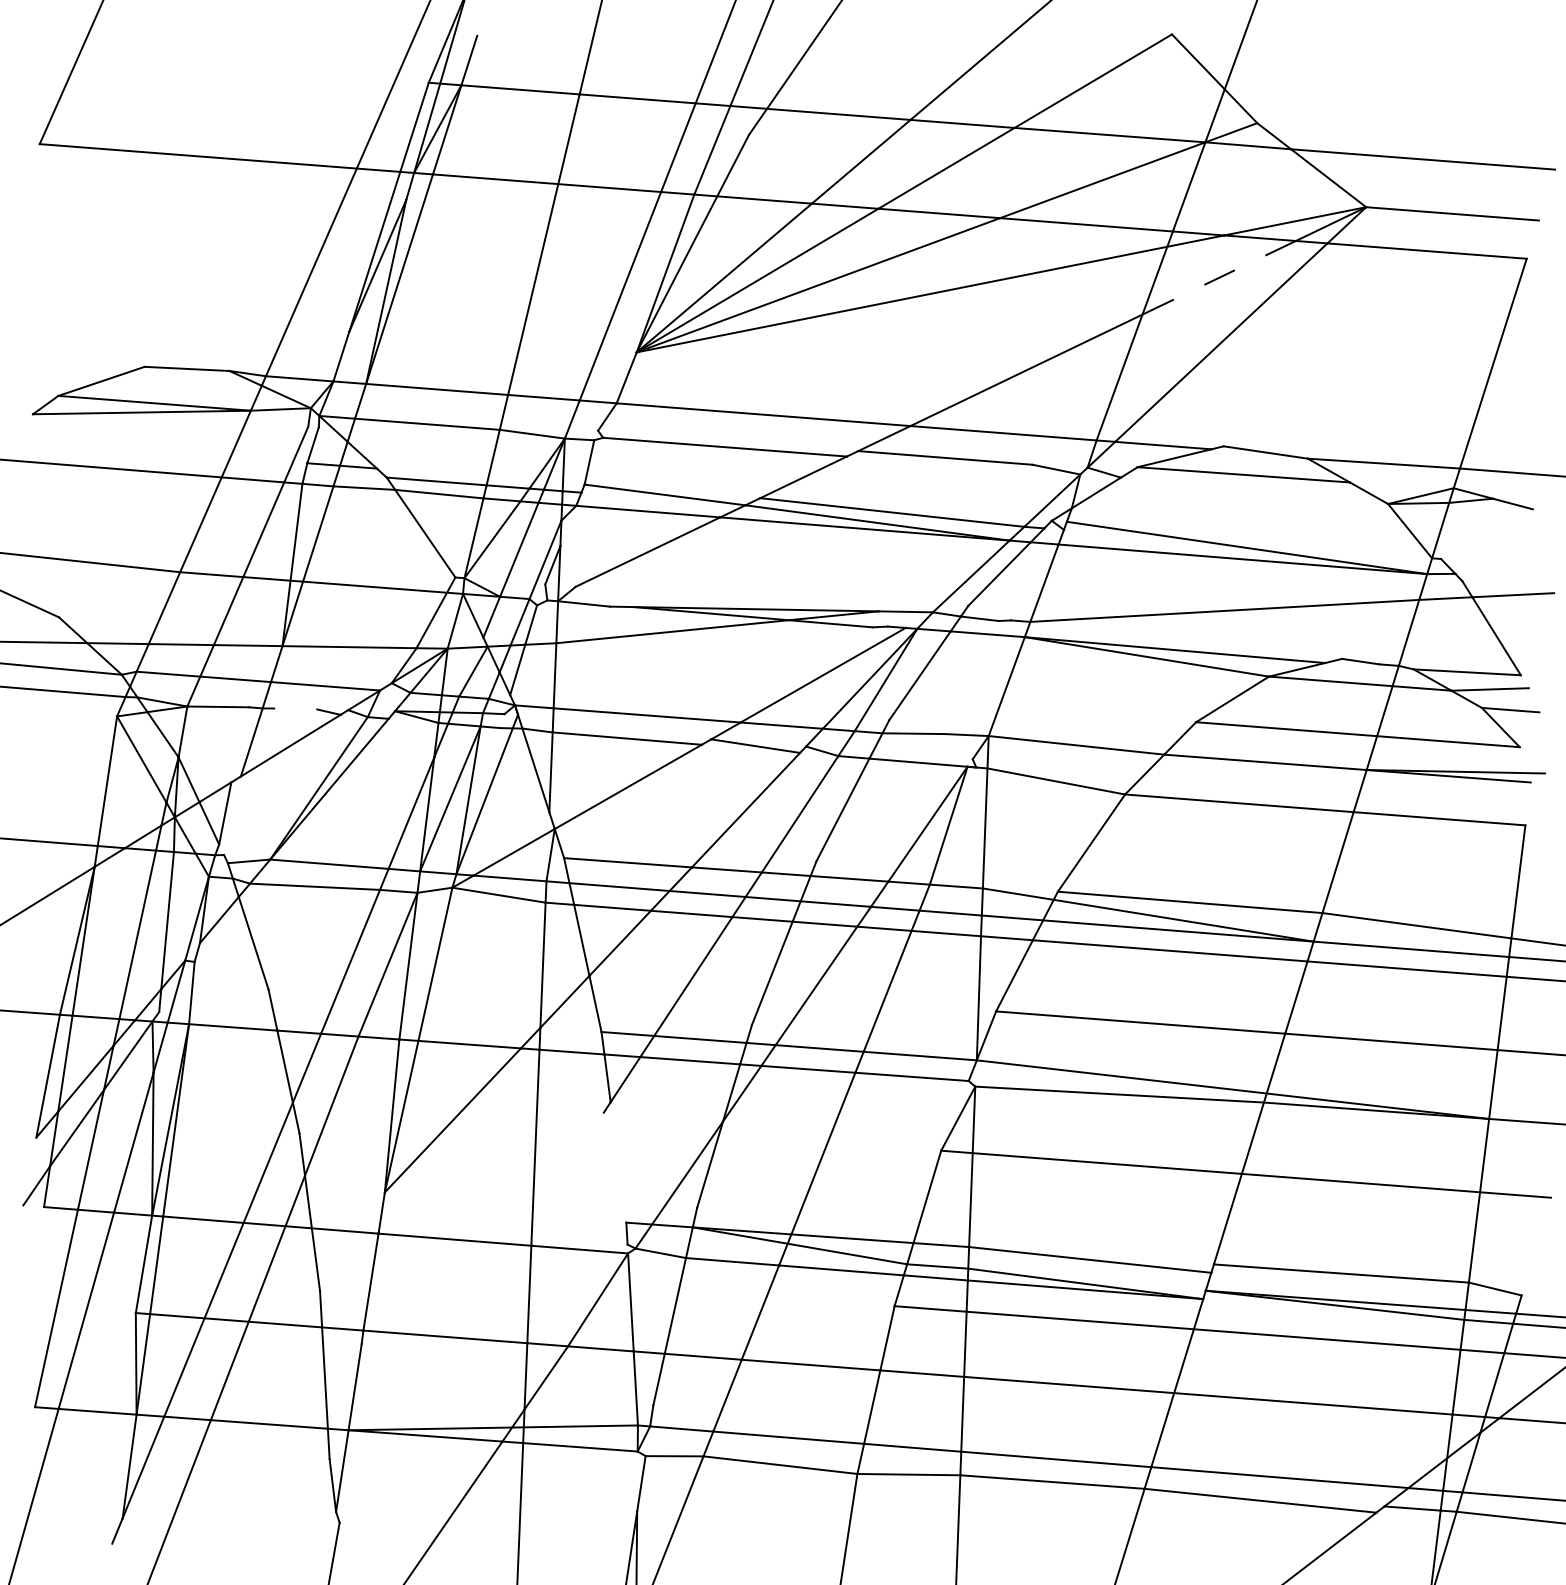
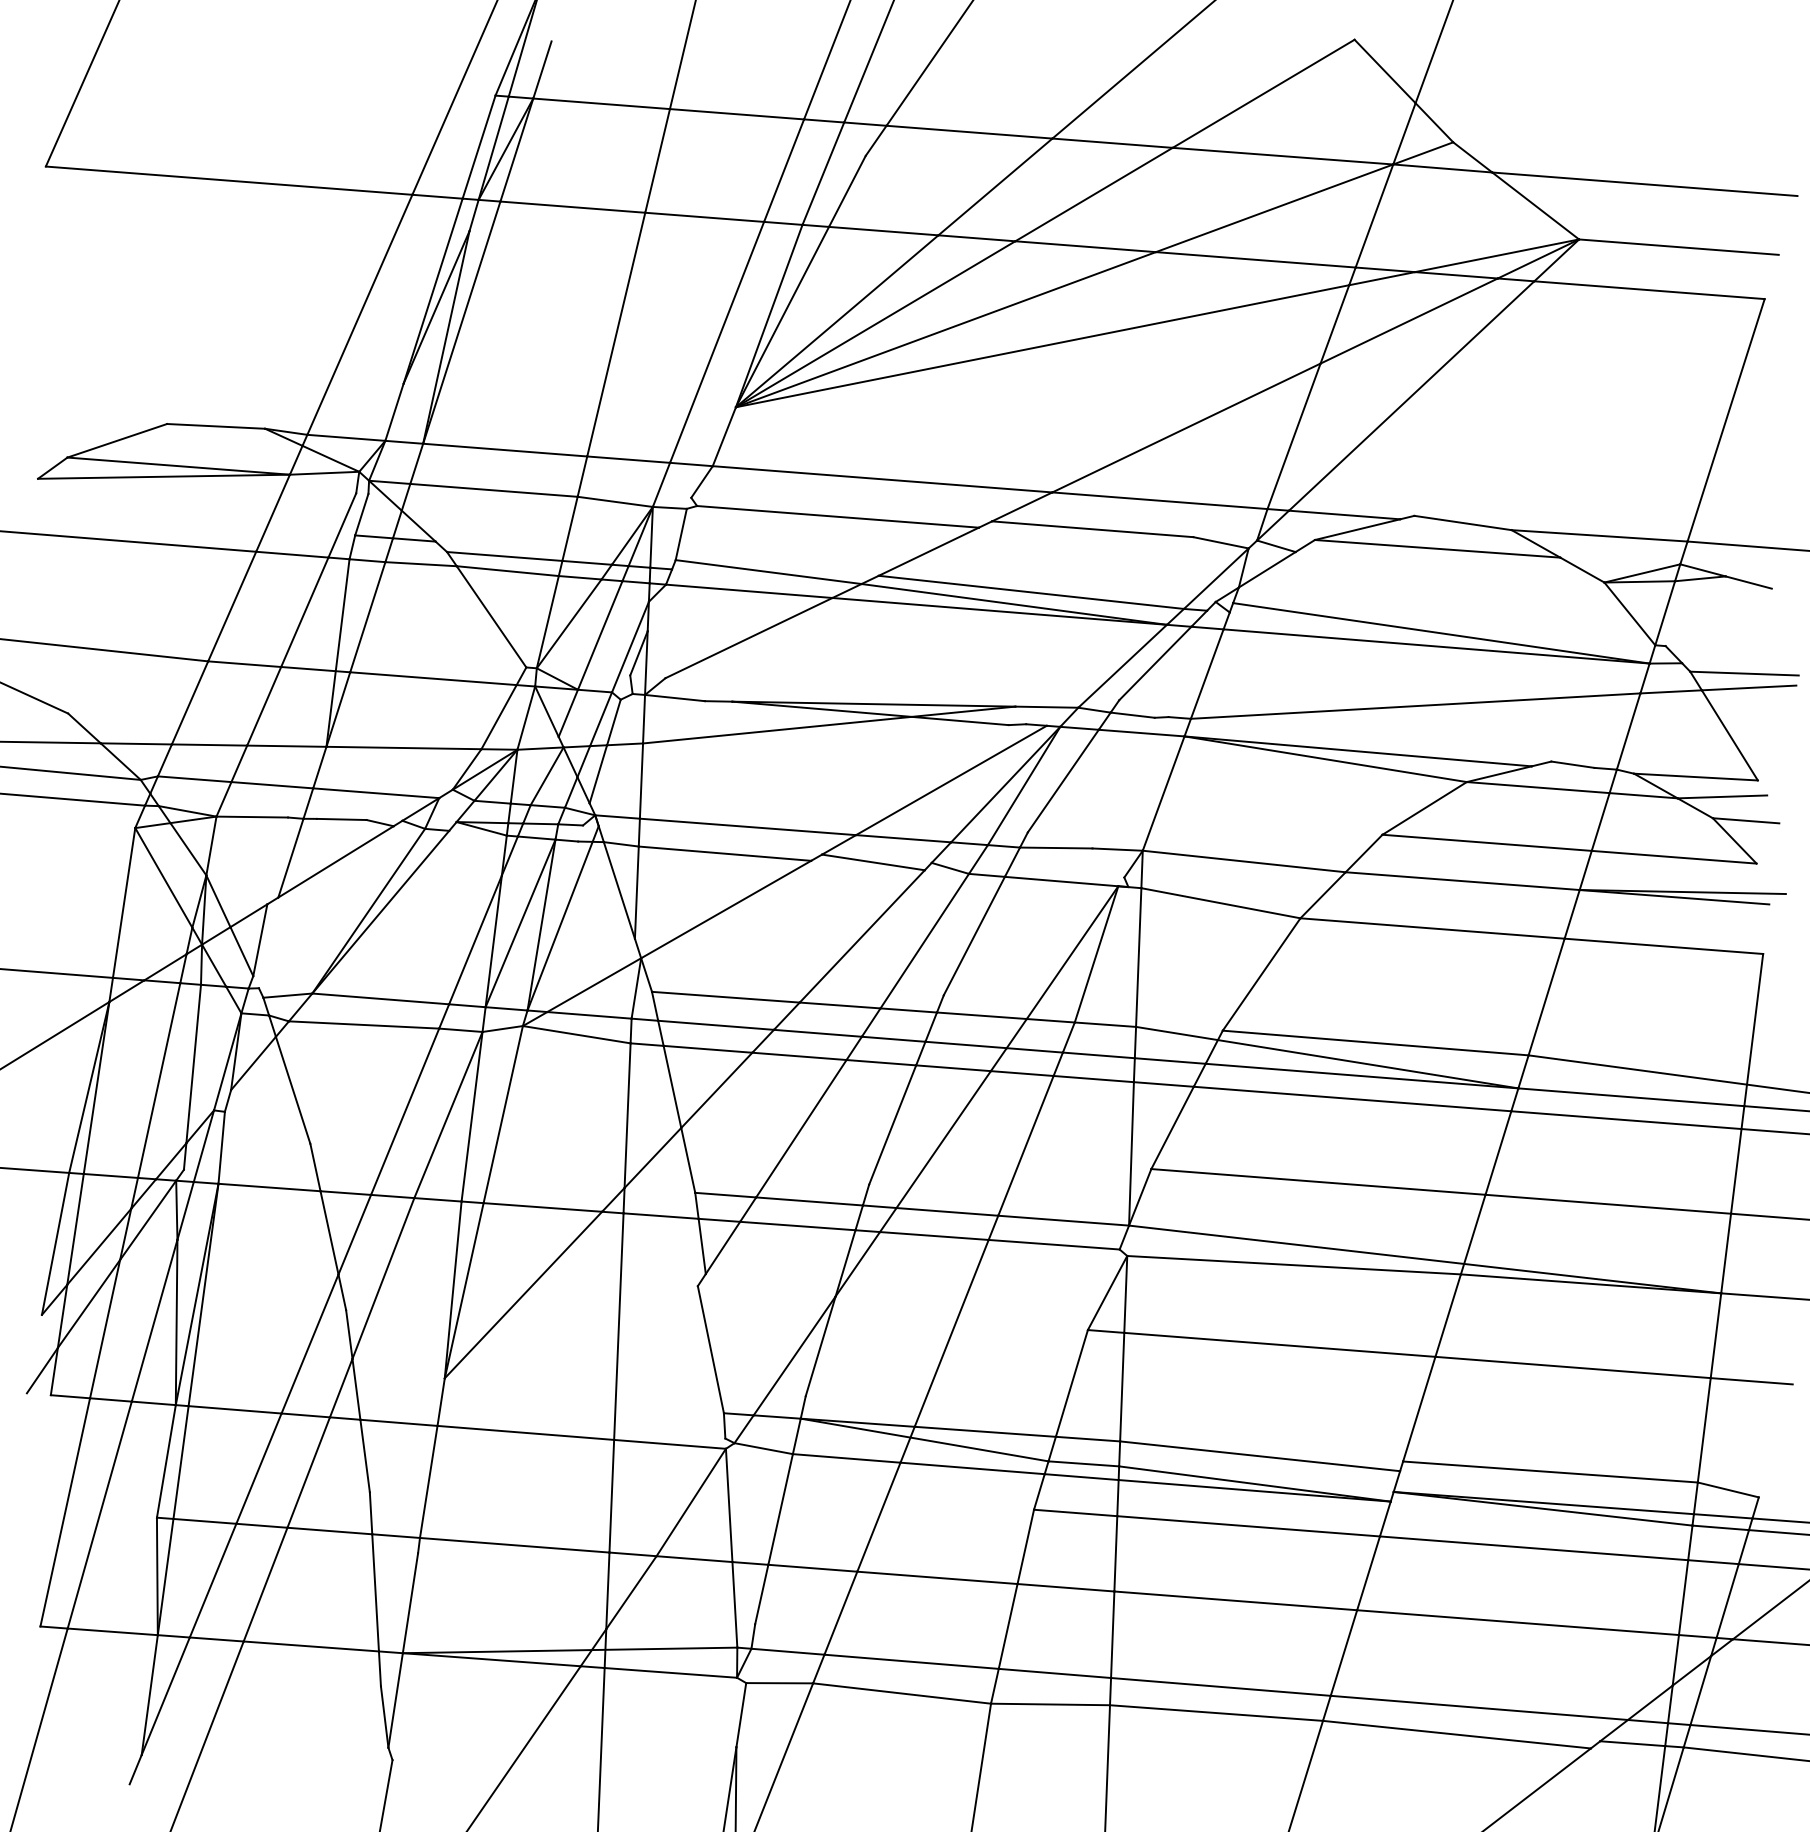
line: (1218, 278) -> (1408, 321), dashed -> solid
line: (1509, 582) -> (1744, 673), added
line: (295, 708) -> (341, 818), added
line: (614, 1167) -> (710, 1349), added

